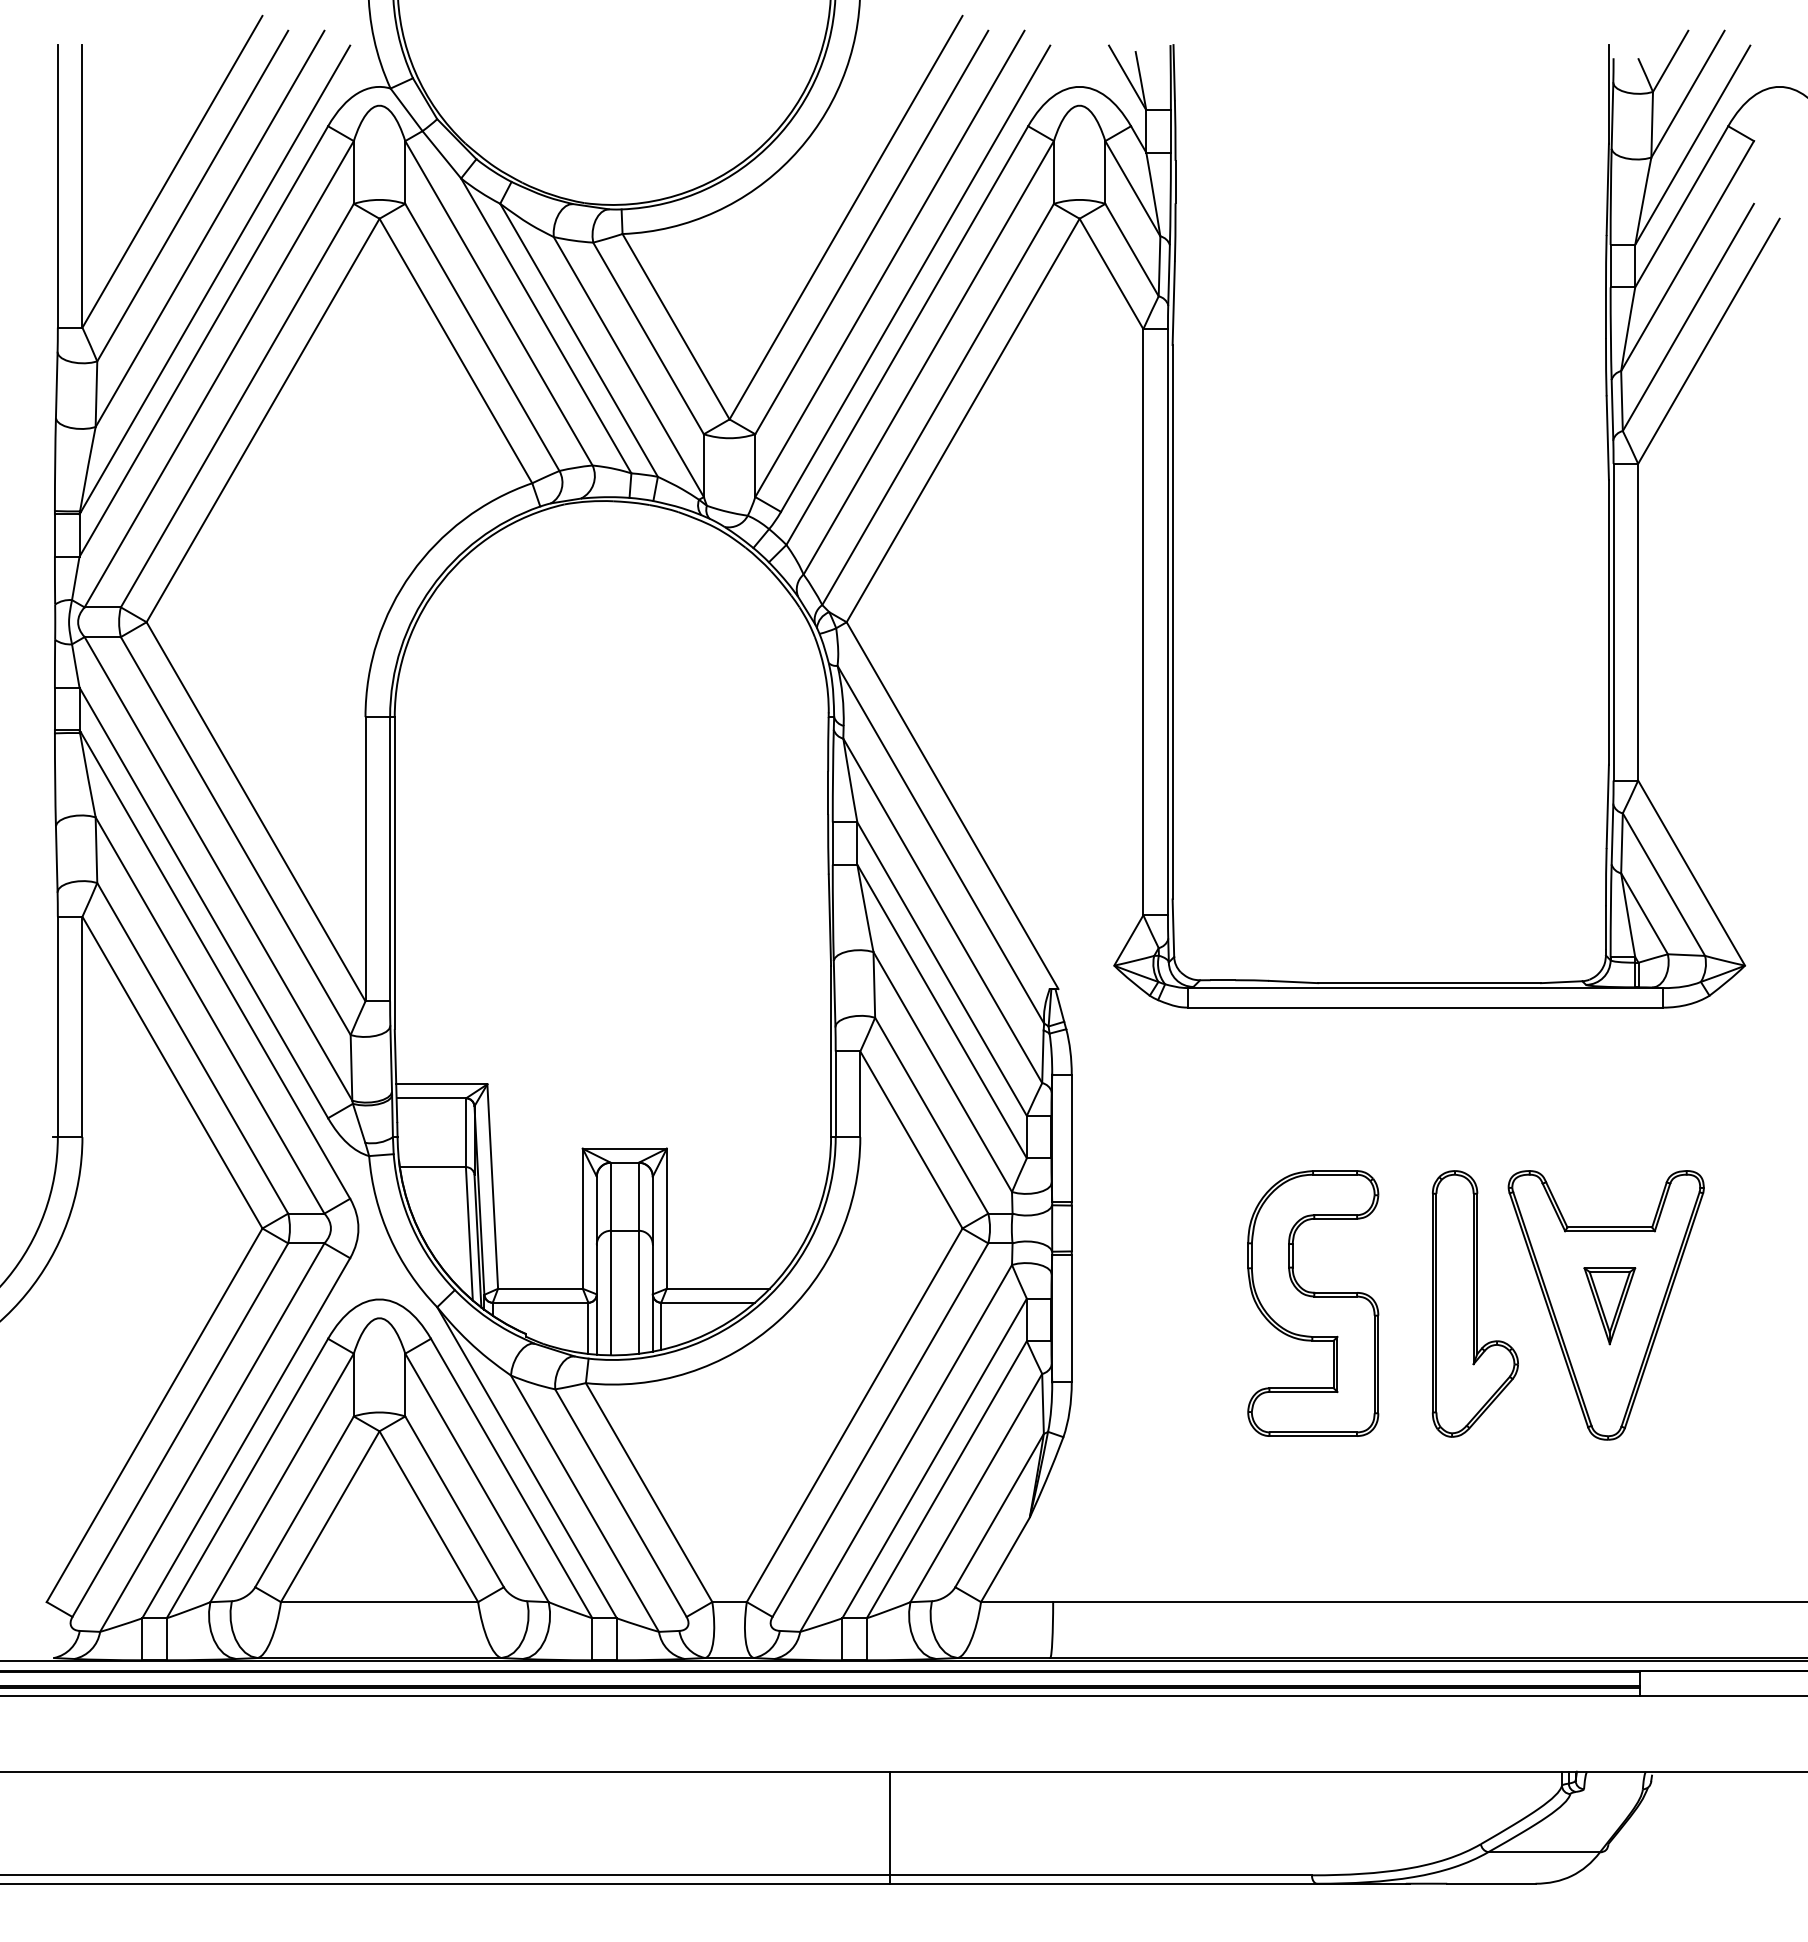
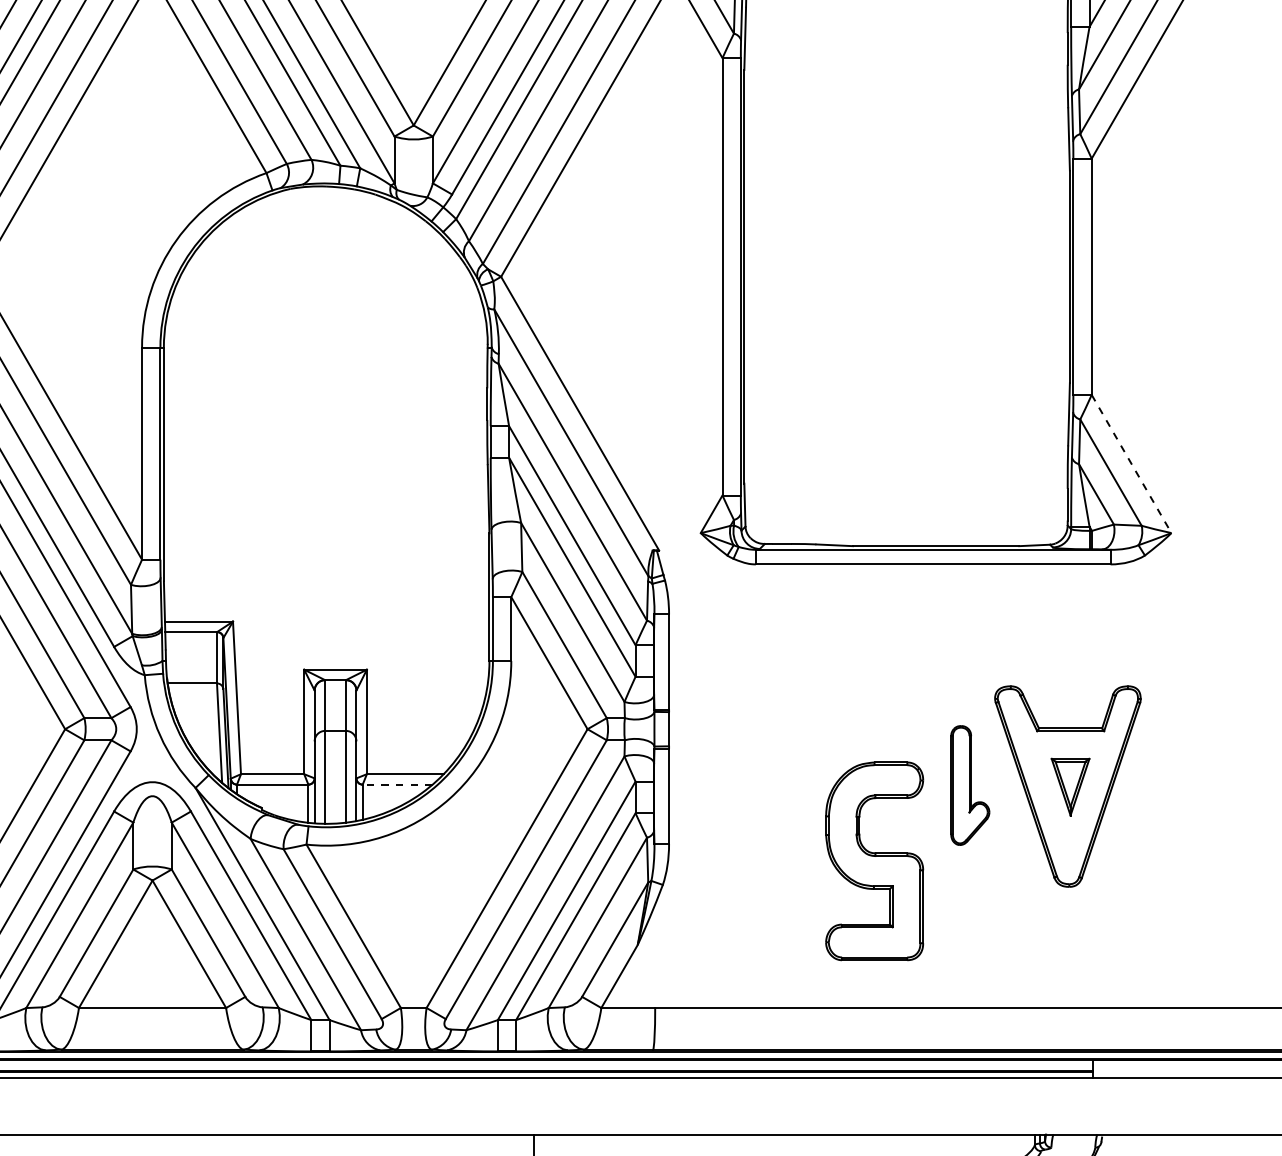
line: (1691, 873) -> (1131, 464), solid -> dashed
line: (708, 1302) -> (398, 784), solid -> dashed
part: (1313, 1303) -> (874, 861), moved
part: (1475, 1303) -> (970, 785), size x0.6

